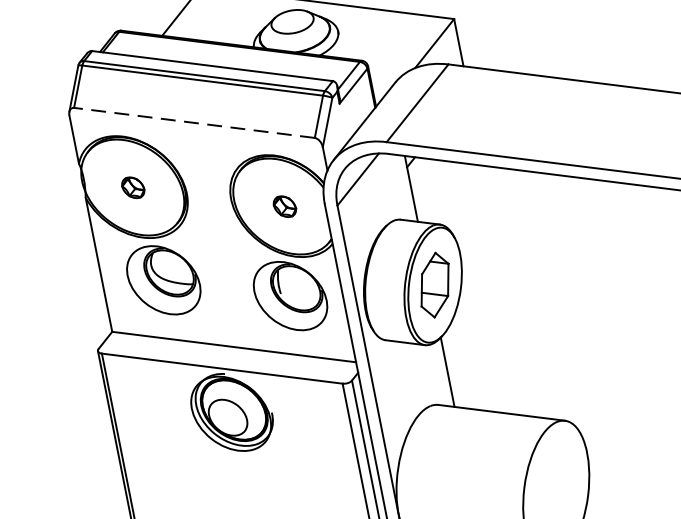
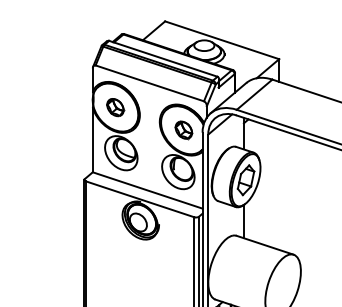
line: (193, 123) -> (149, 83), dashed -> solid
part: (132, 187) -> (115, 107), size x1.67
part: (284, 207) -> (183, 130), size x1.67

